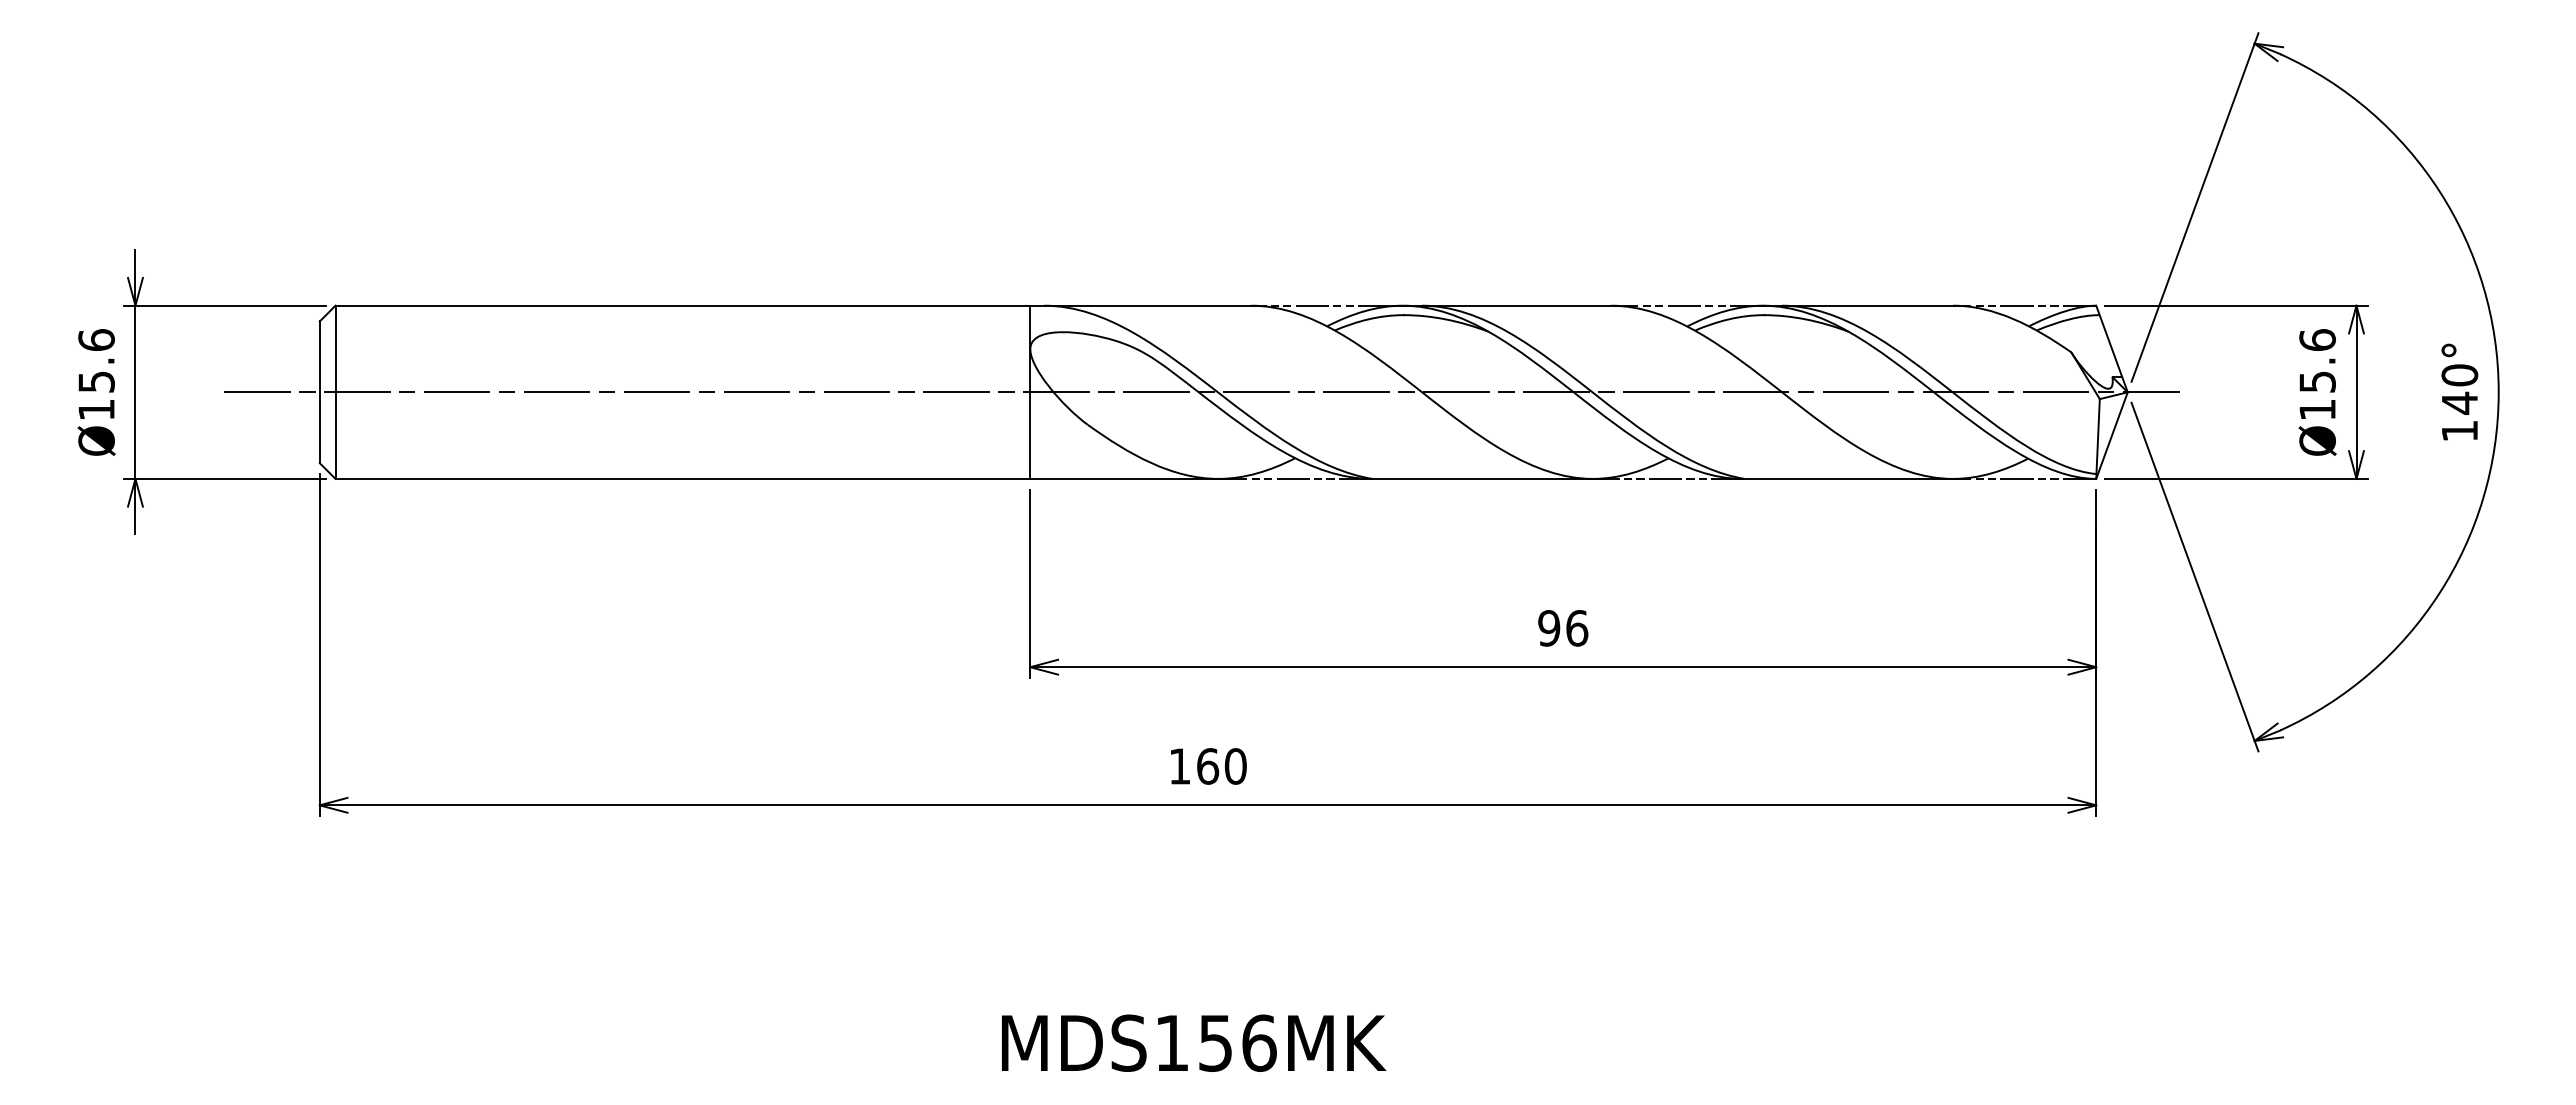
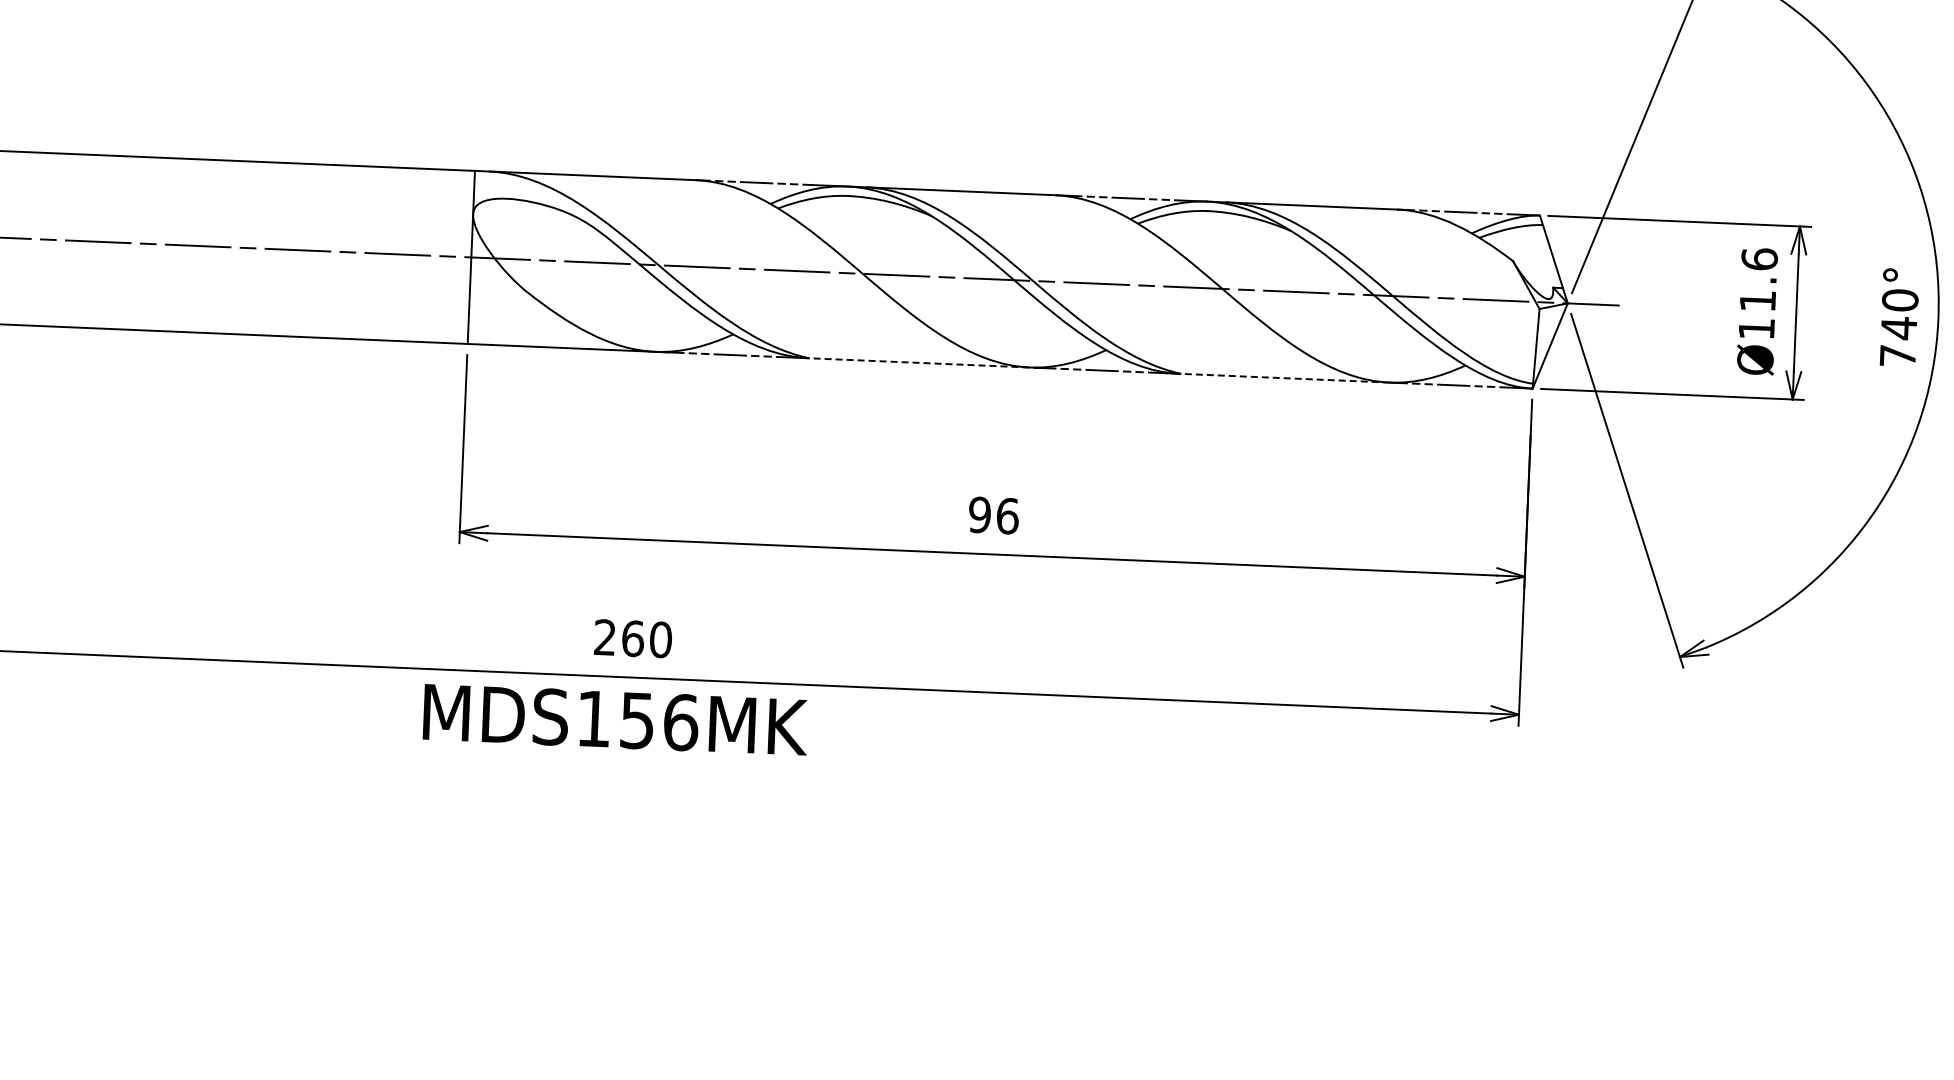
text: (2317, 382) -> (1757, 301), Ø15.6 -> Ø11.6
text: (2459, 431) -> (1897, 356), 140° -> 740°
line: (1487, 478) -> (924, 362), solid -> dashed
line: (1848, 478) -> (1285, 377), solid -> dashed
text: (1179, 766) -> (604, 637), 160 -> 260
text: (1194, 1042) -> (616, 719), moved

